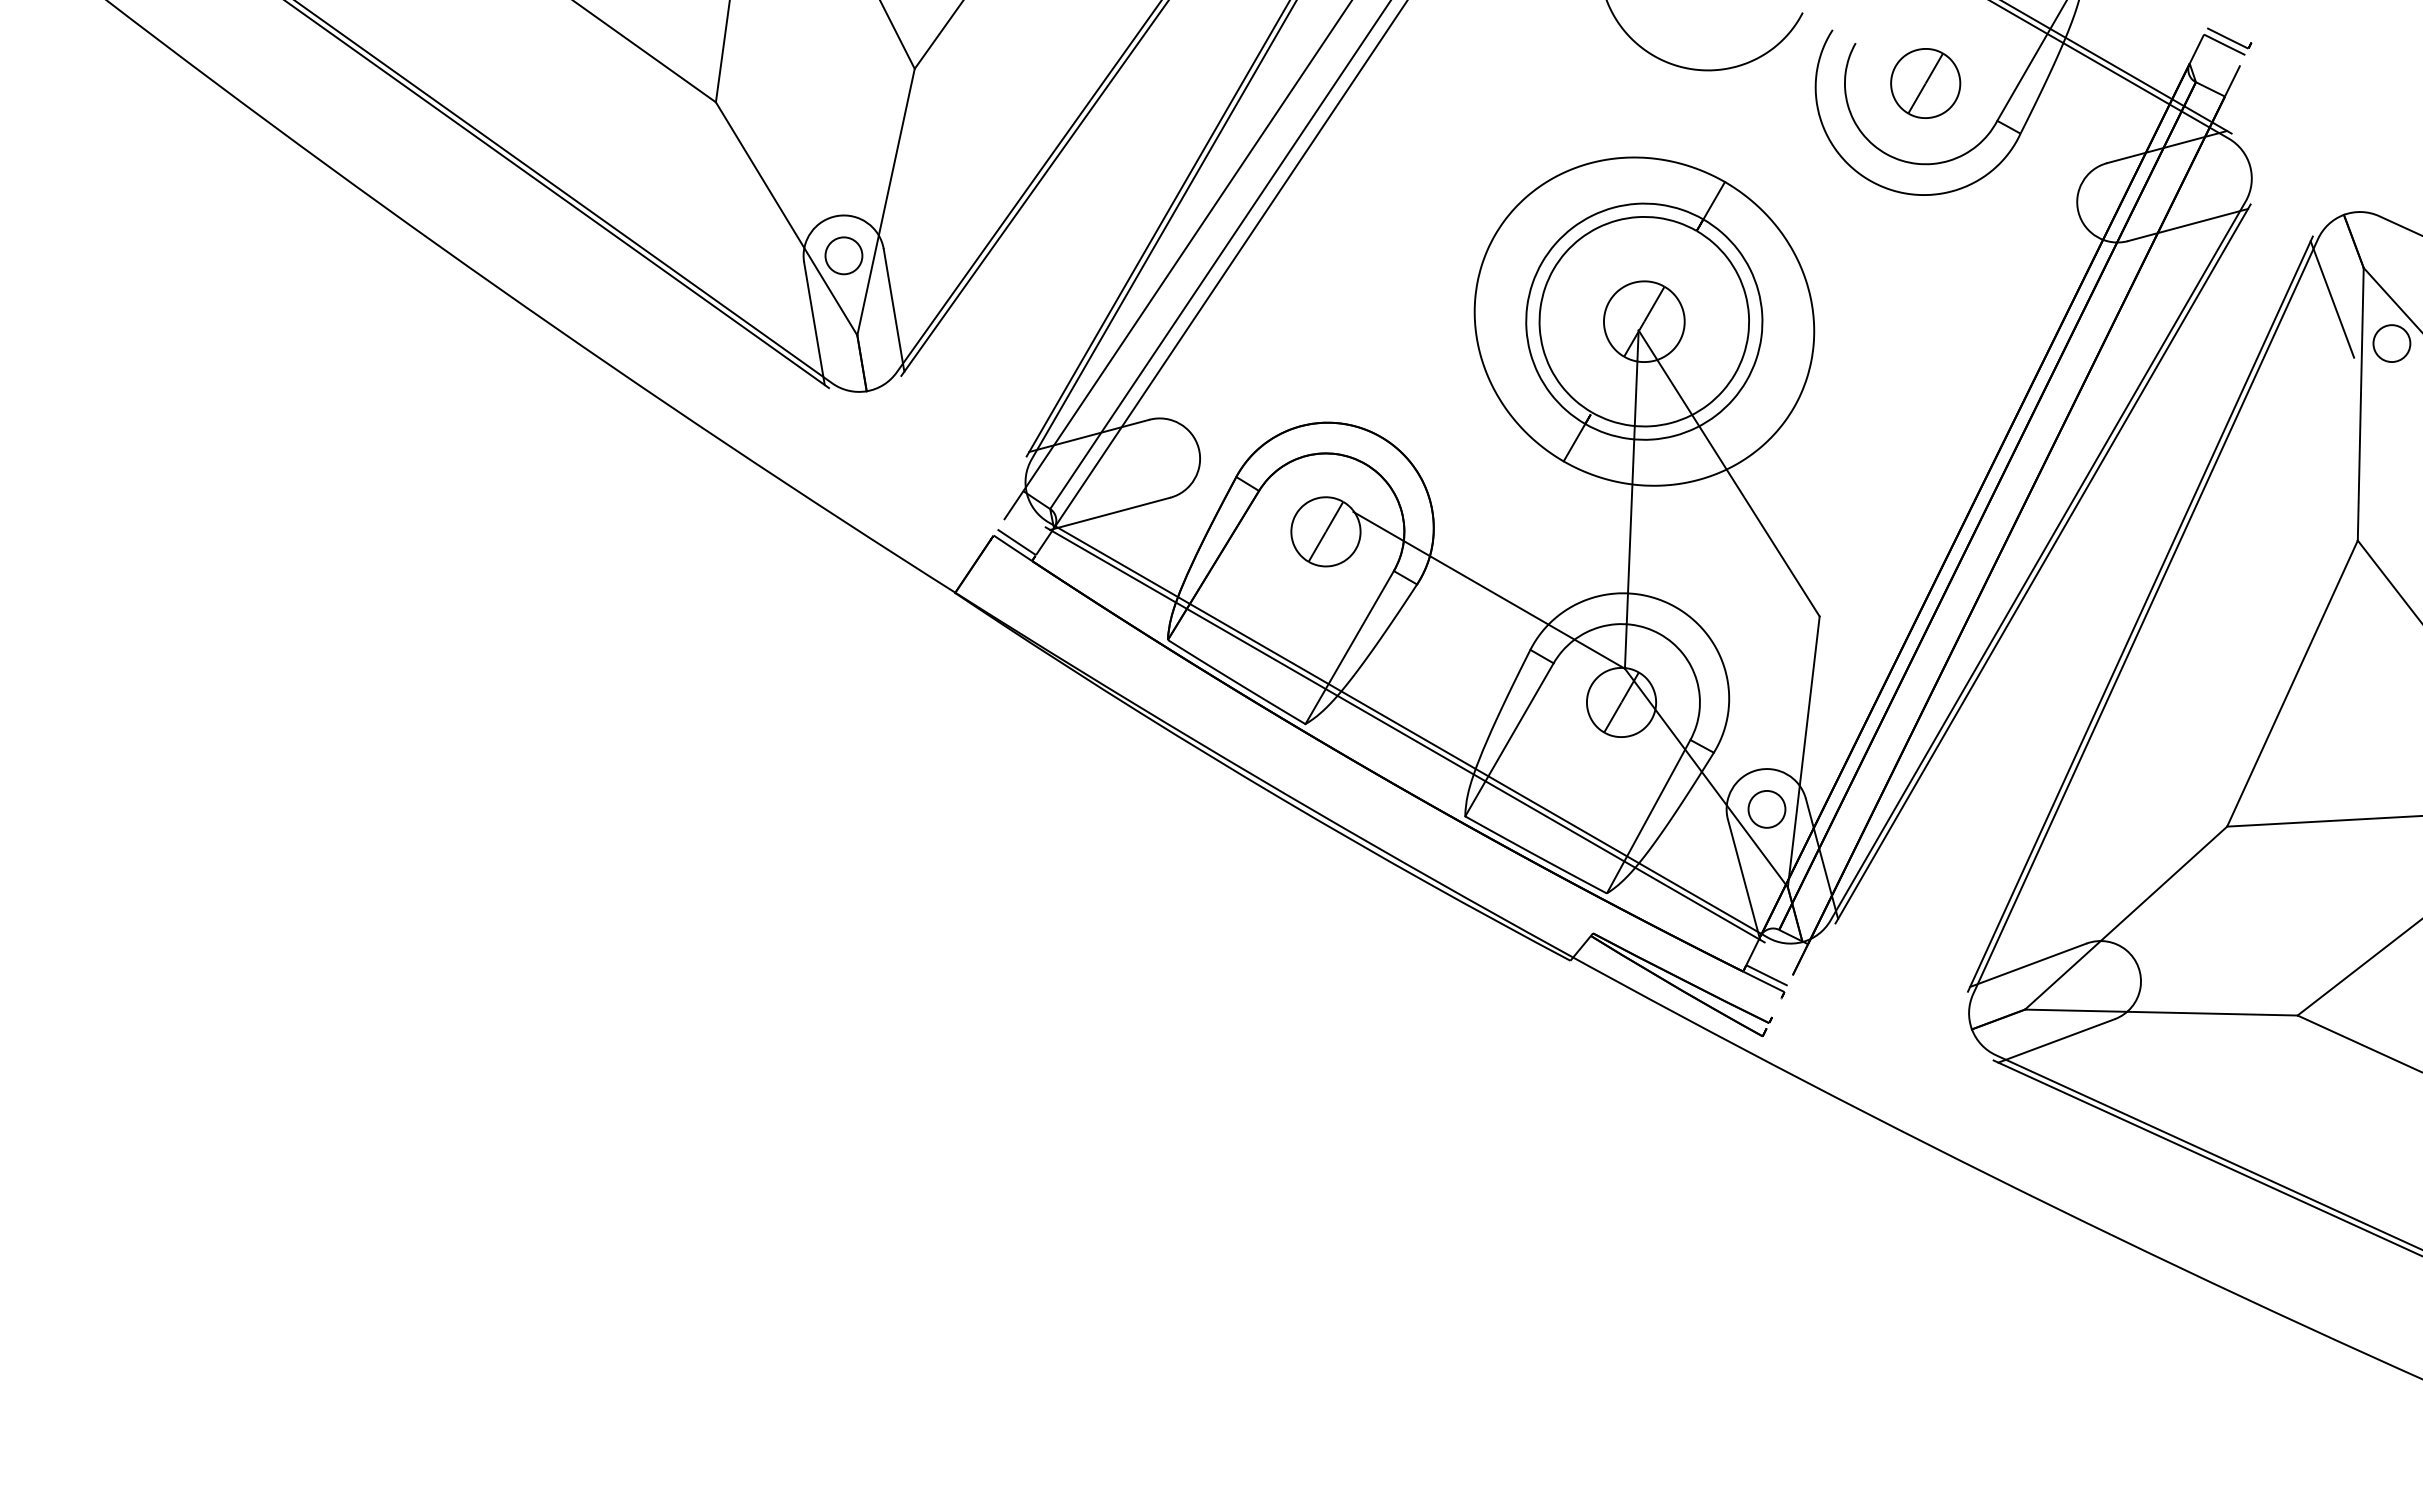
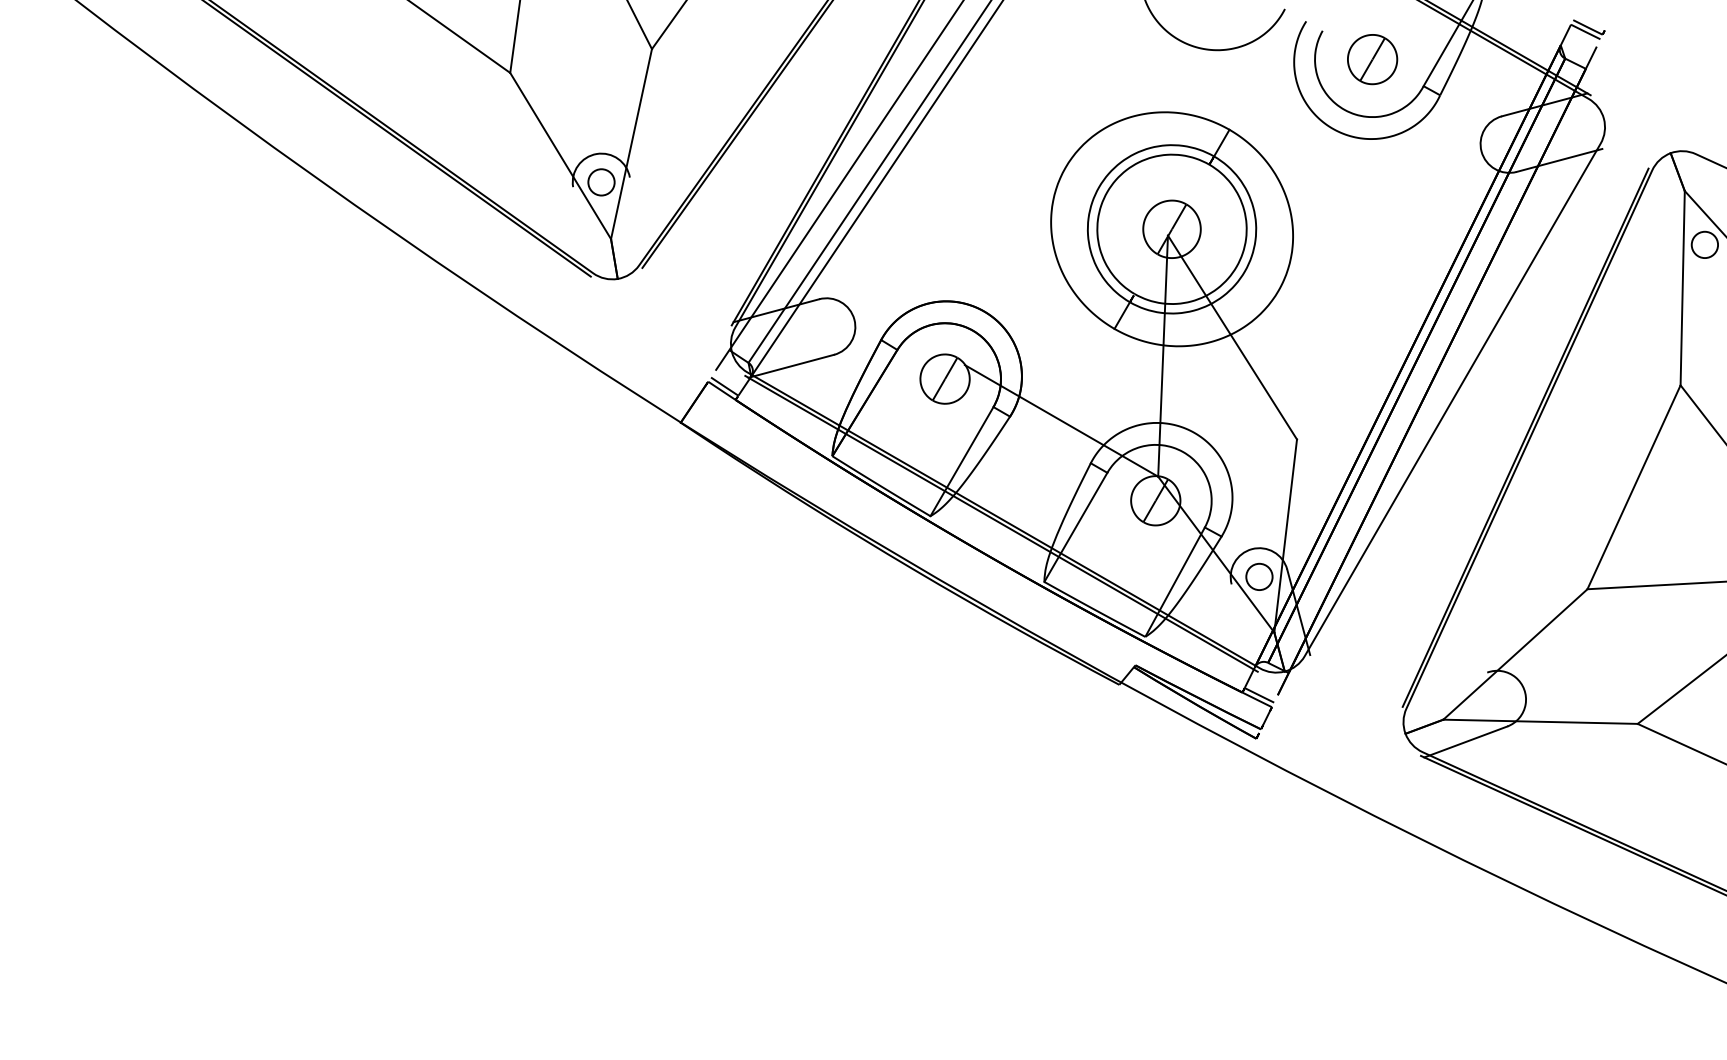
line: (2332, 299) -> (1662, 213), removed
line: (893, 310) -> (636, 221), removed
line: (814, 323) -> (580, 230), removed
line: (2042, 563) -> (1455, 401), removed
line: (1744, 879) -> (1243, 626), removed
line: (2028, 965) -> (1445, 688), removed

